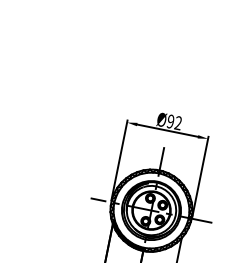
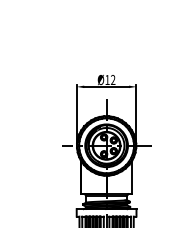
text: (170, 120) -> (107, 79), Ø92 -> Ø12

